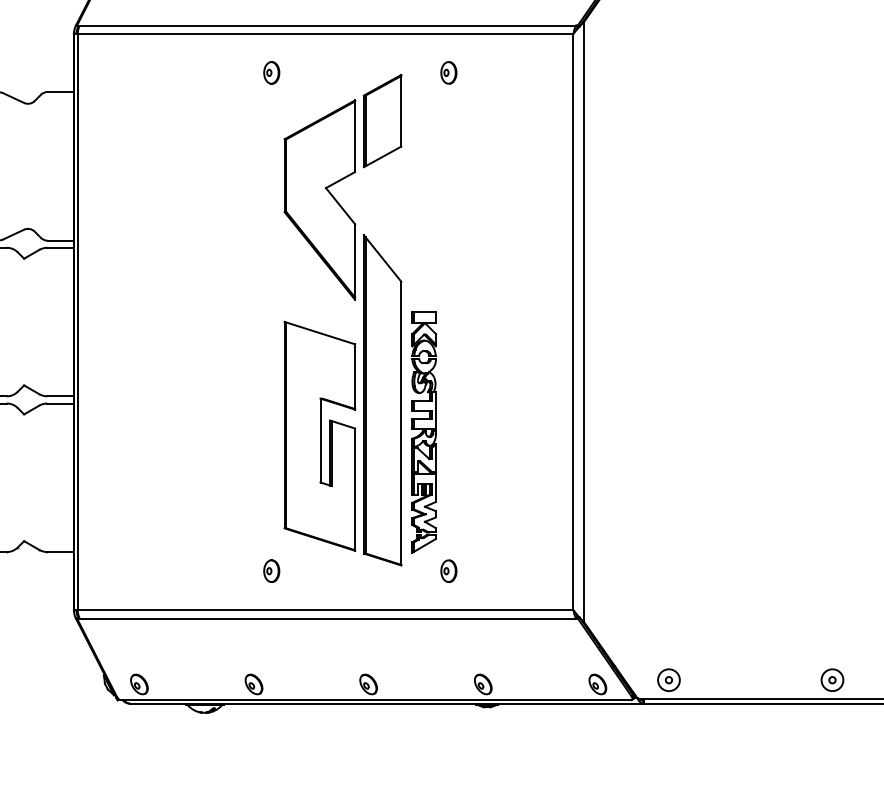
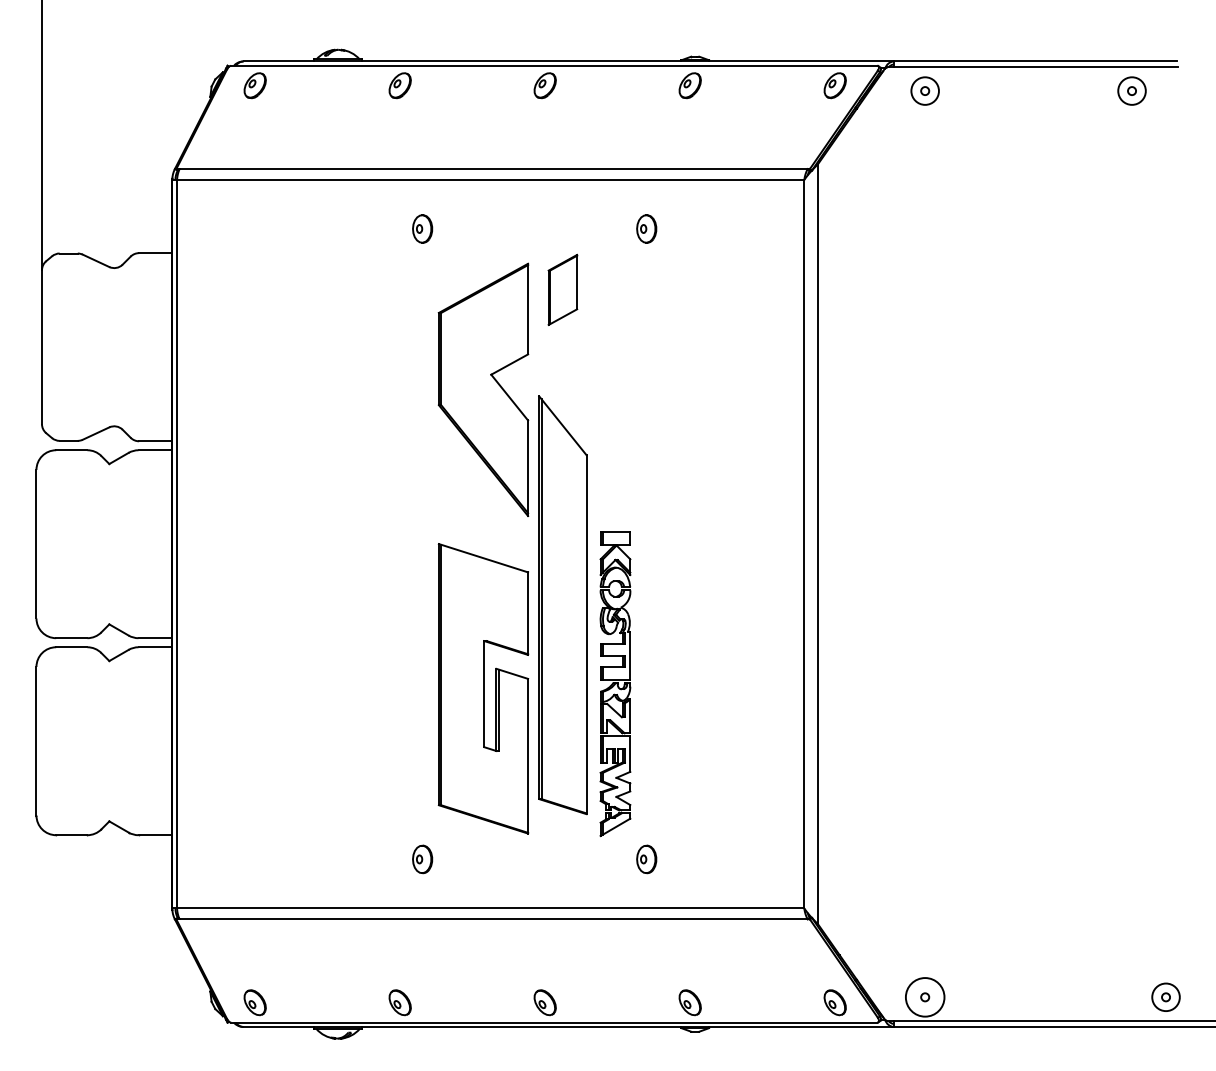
part: (382, 120) -> (562, 289), size x0.6
part: (382, 400) -> (562, 605), moved
part: (832, 679) -> (1165, 996), moved
circle: (668, 680) -> (924, 997), size x1.4

